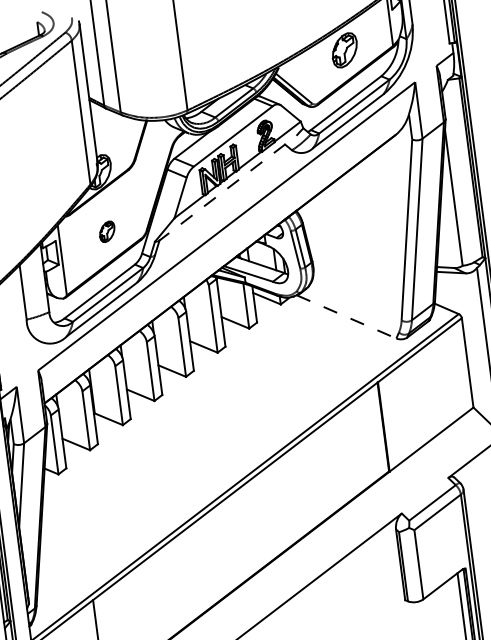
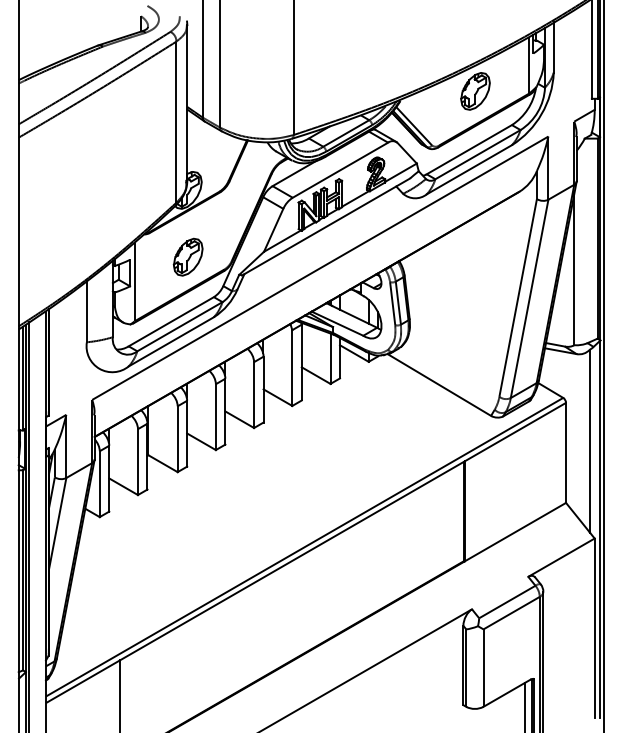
line: (227, 188) -> (326, 226), dashed -> solid
part: (106, 231) -> (187, 256), size x1.67
line: (346, 317) -> (439, 385), dashed -> solid

